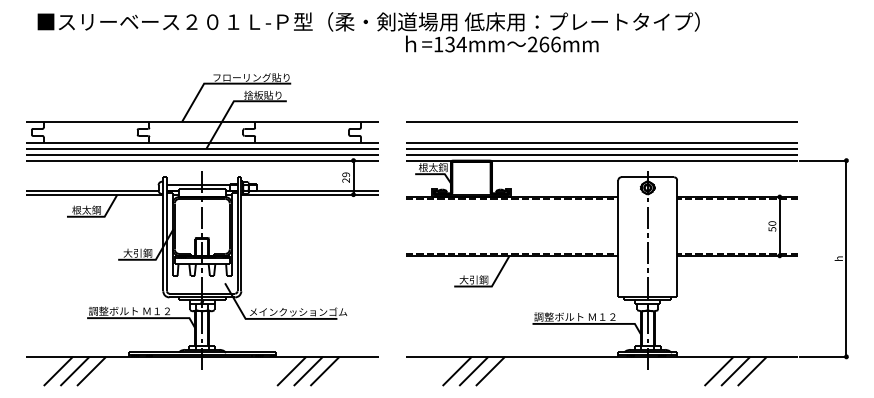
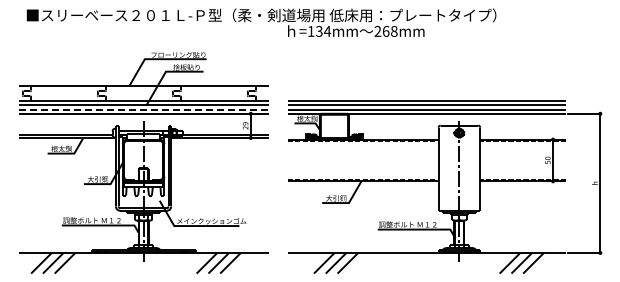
text: (556, 44) -> (394, 31), 266mm -> 268mm
line: (601, 120) -> (426, 85), removed
line: (202, 154) -> (143, 109), solid -> dashed

